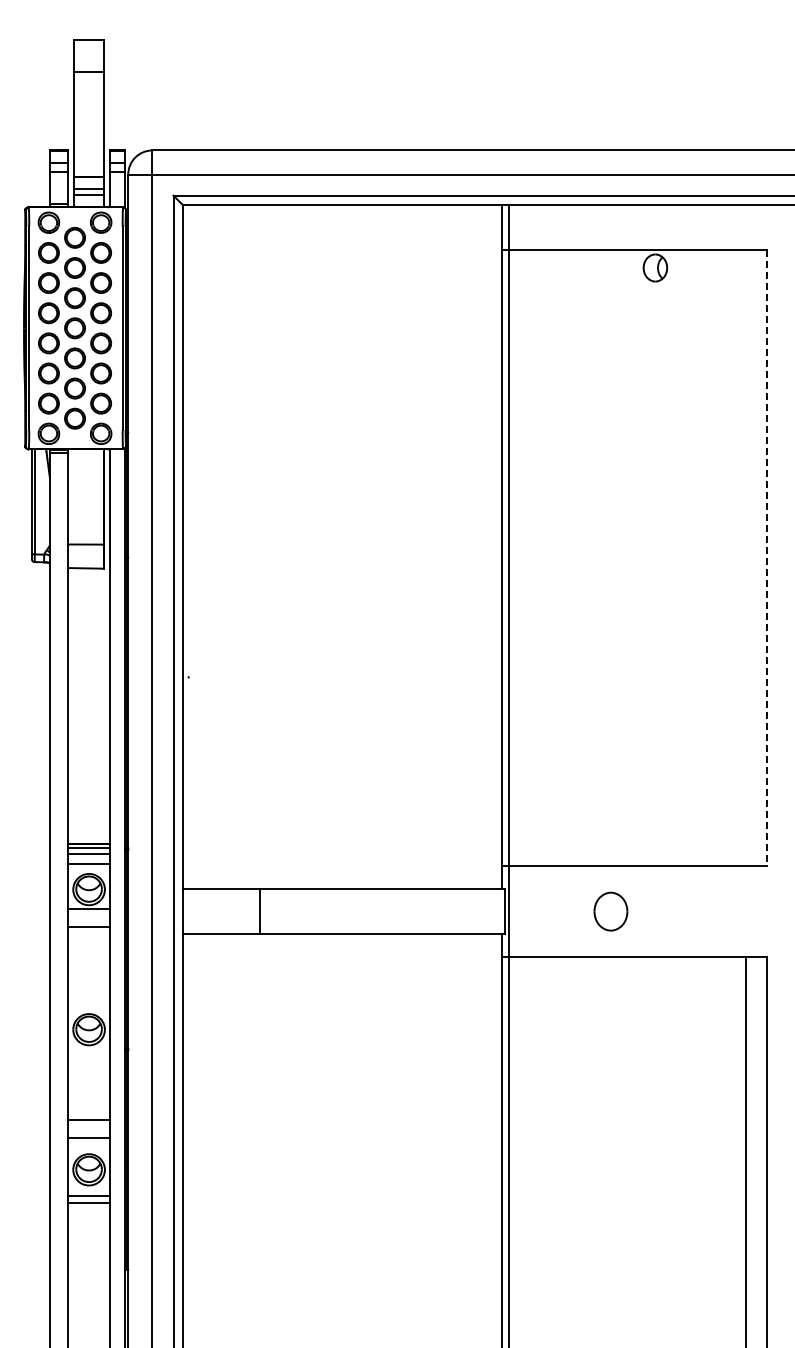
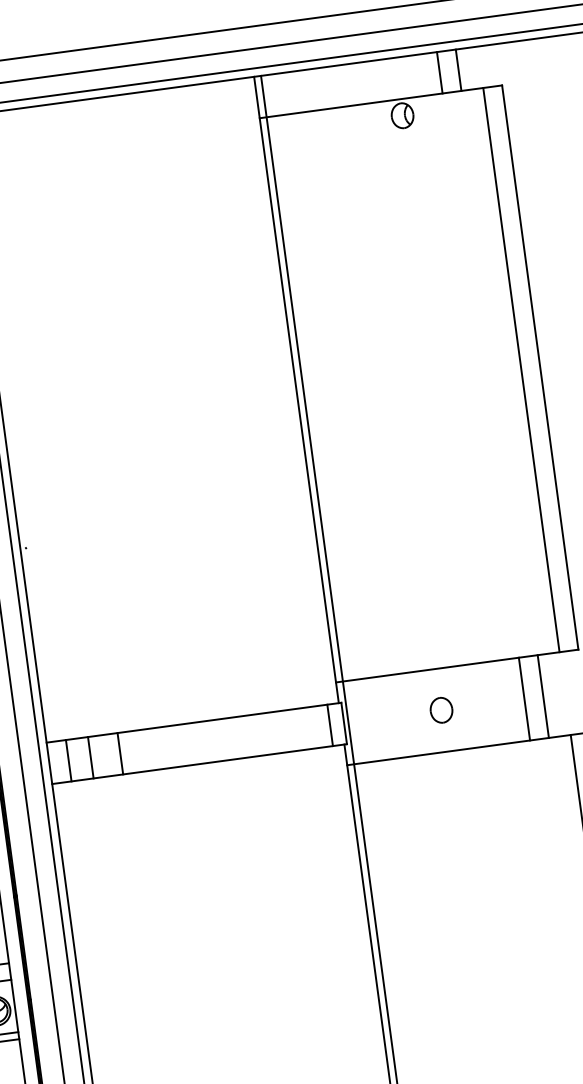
line: (701, 226) -> (439, 72), added
line: (722, 226) -> (458, 69), added
line: (746, 557) -> (521, 369), added
line: (766, 558) -> (540, 367), dashed -> solid
line: (203, 911) -> (68, 760), added
line: (227, 911) -> (90, 757), added
line: (489, 911) -> (330, 725), added
part: (610, 911) -> (441, 710), size x0.71
line: (701, 911) -> (524, 699), added
line: (722, 911) -> (543, 696), added

